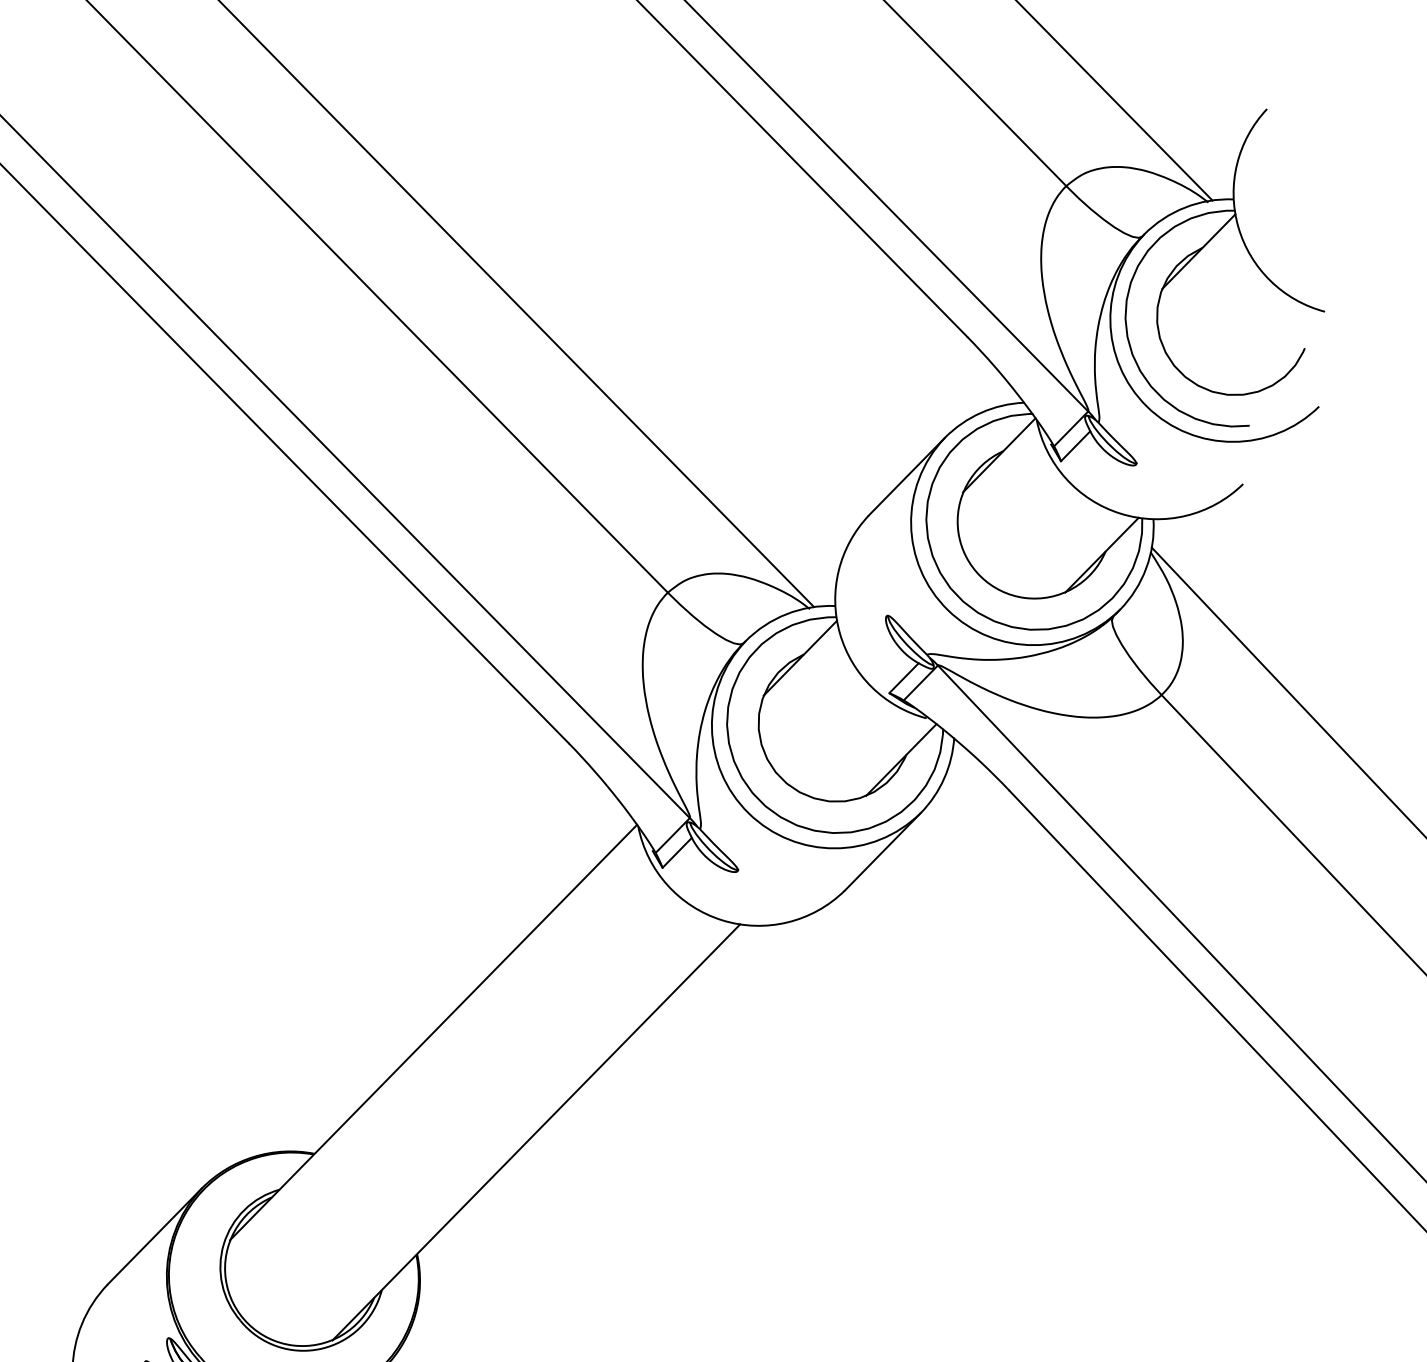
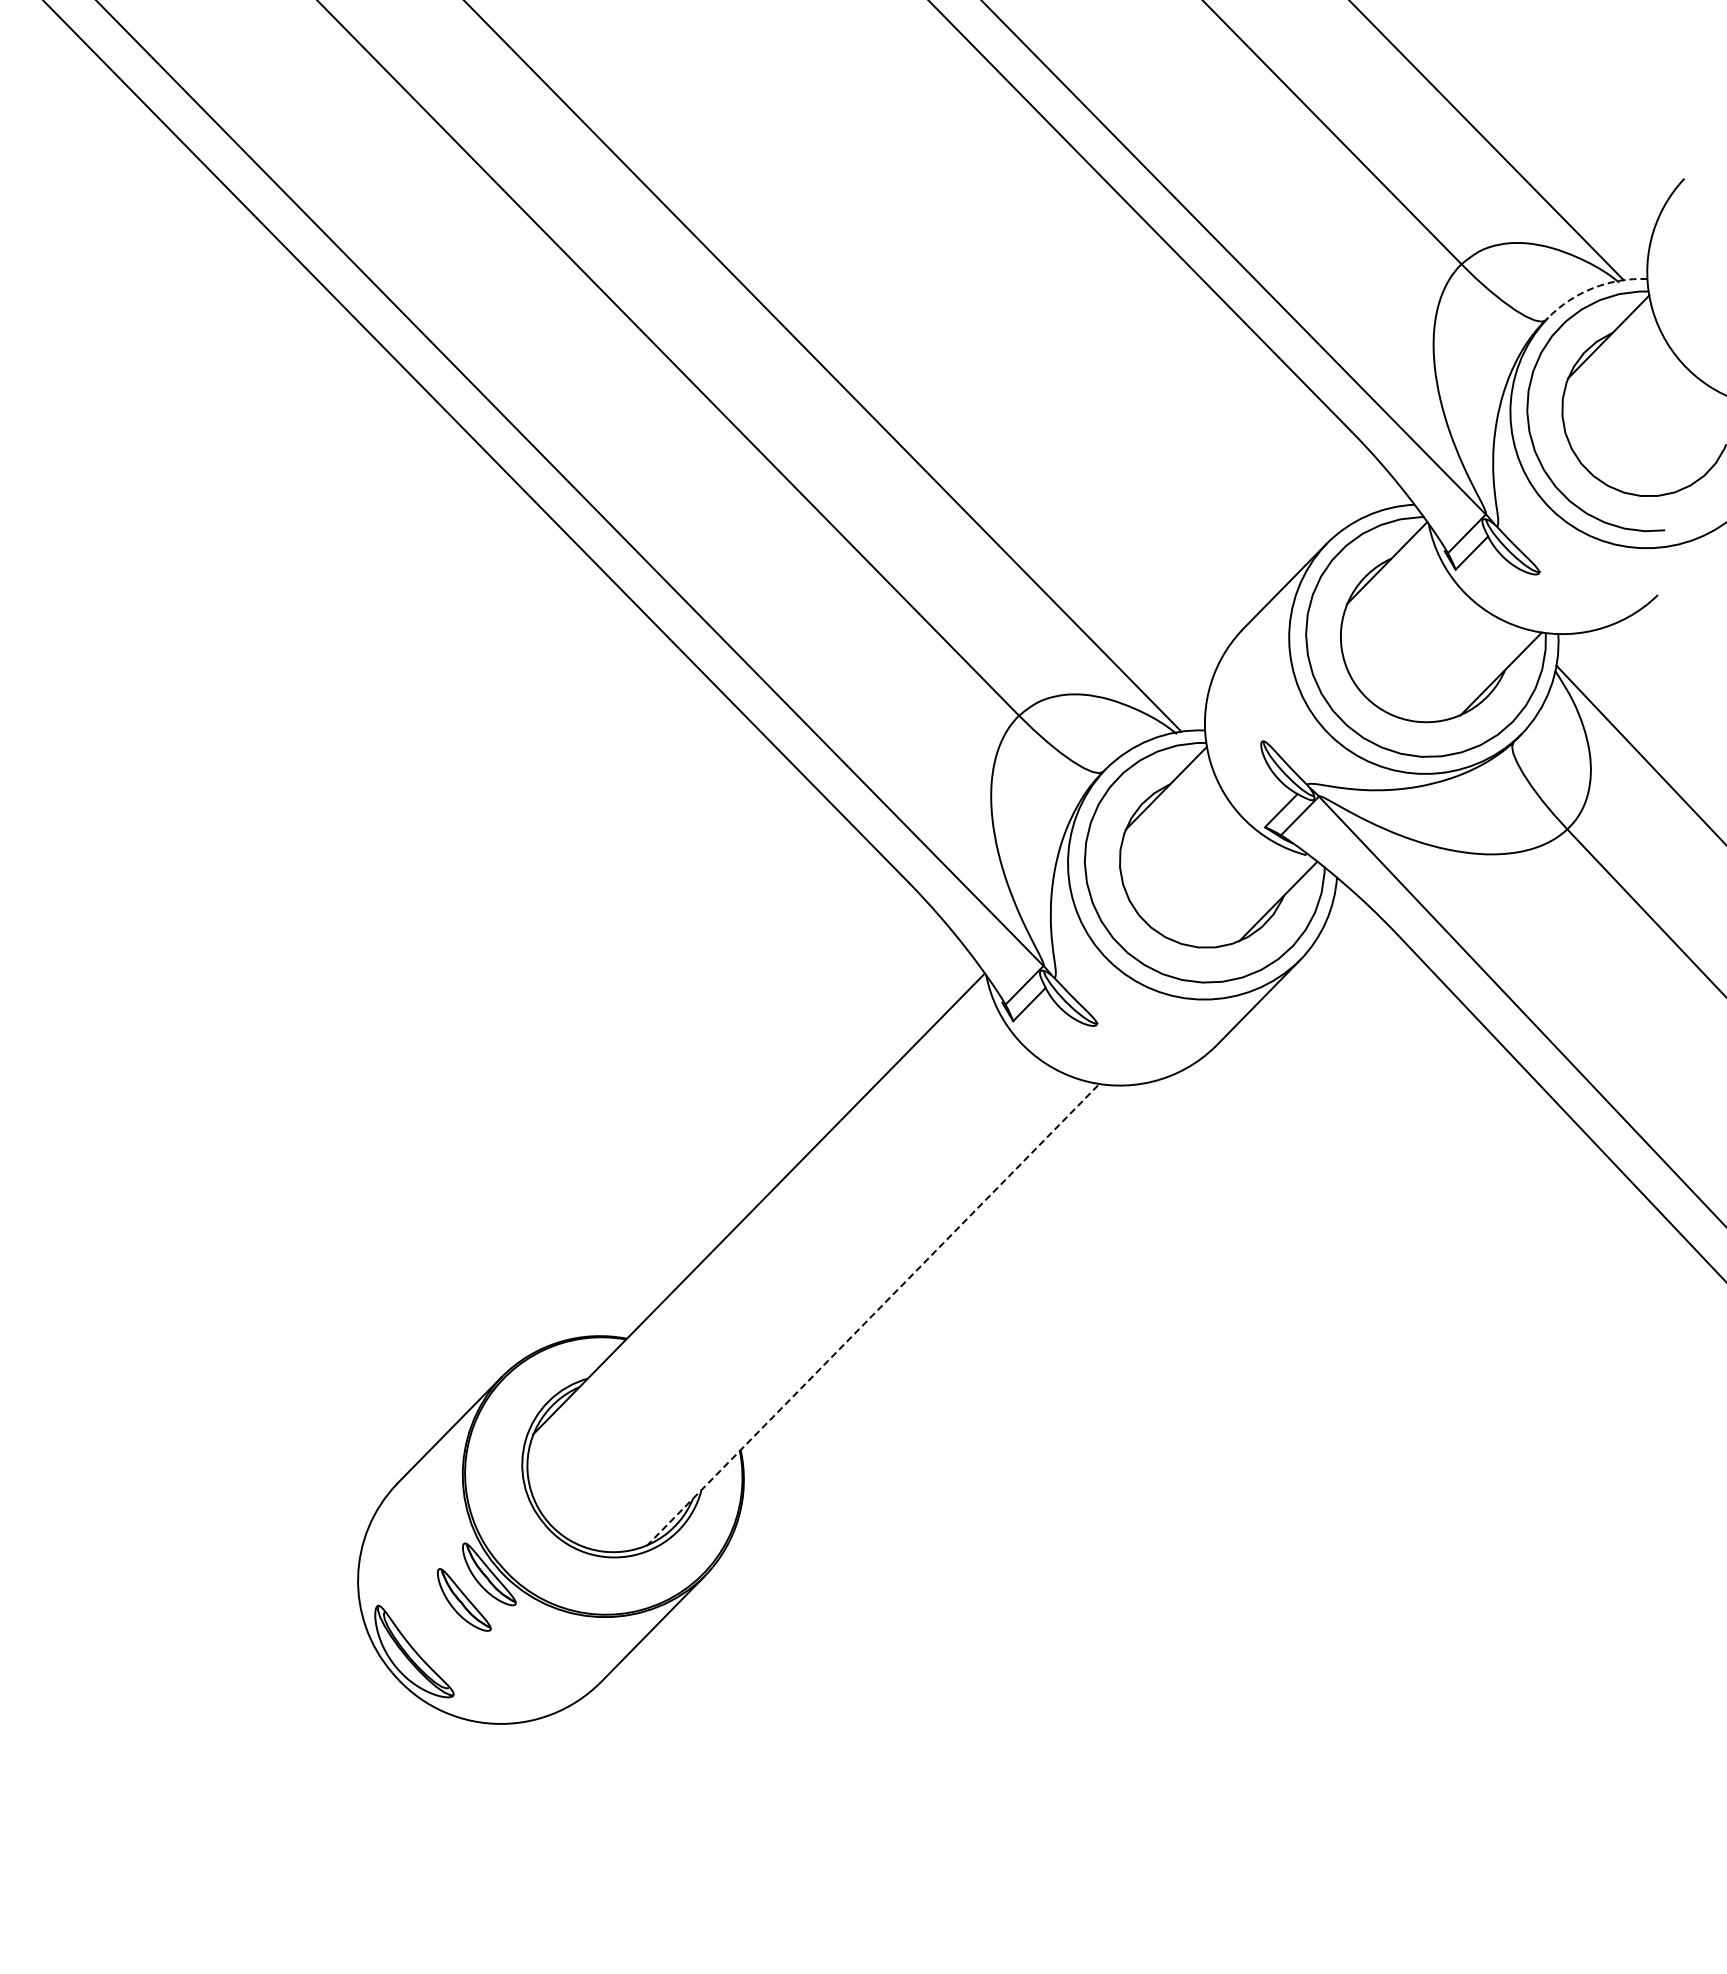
arc: (1185, 207) -> (1593, 288), solid -> dashed
line: (536, 1131) -> (873, 1314), solid -> dashed

